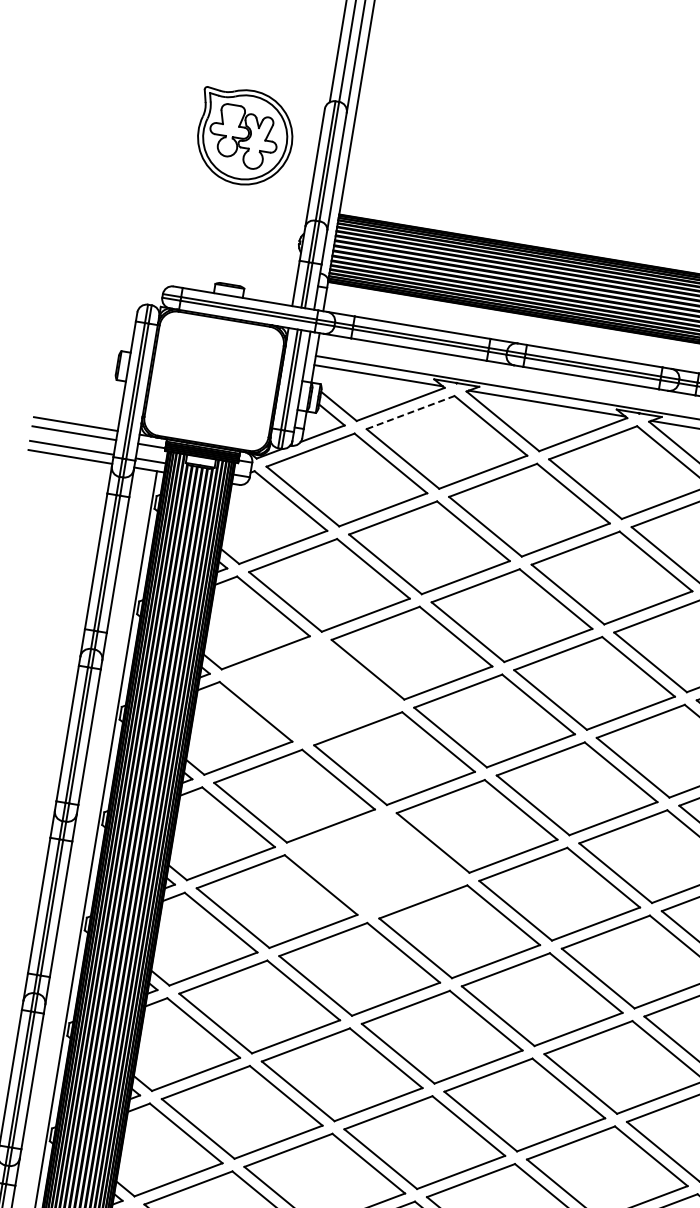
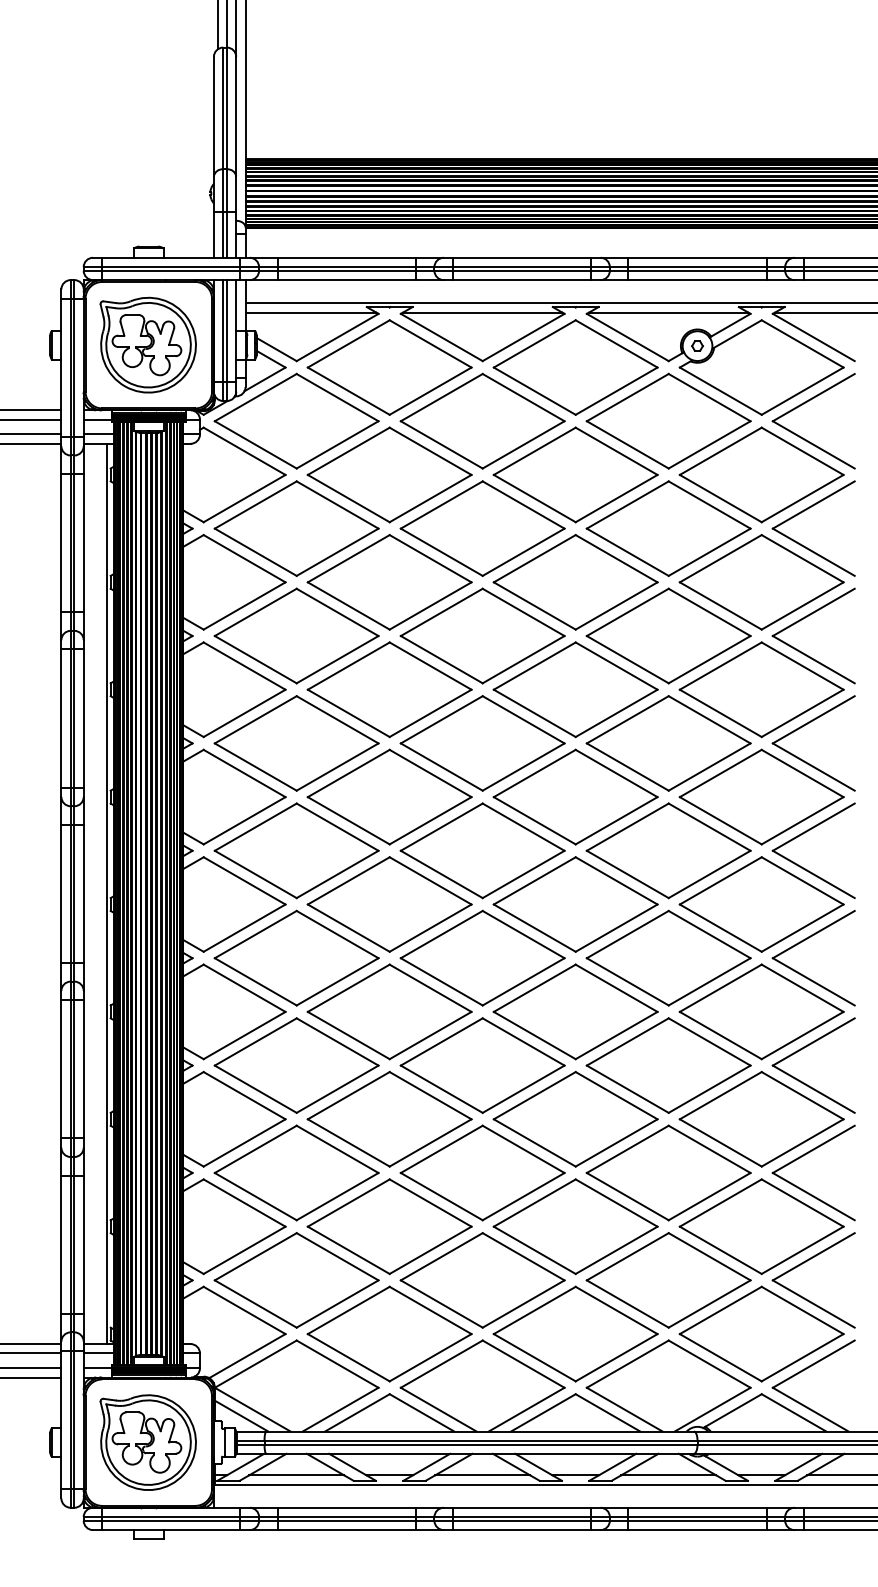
part: (244, 136) -> (147, 344), moved
line: (411, 412) -> (349, 343), dashed -> solid
part: (311, 690) -> (296, 635), added
part: (377, 863) -> (389, 796), added

